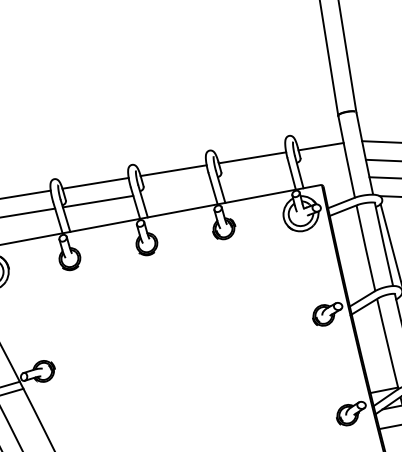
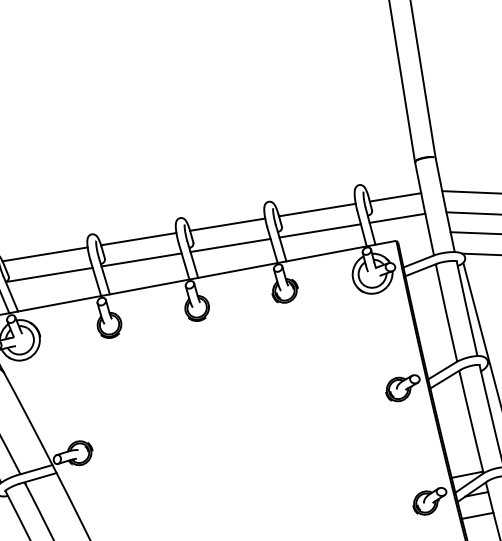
line: (322, 164) -> (397, 217), added
line: (254, 175) -> (319, 230), added
line: (176, 188) -> (230, 245), added

